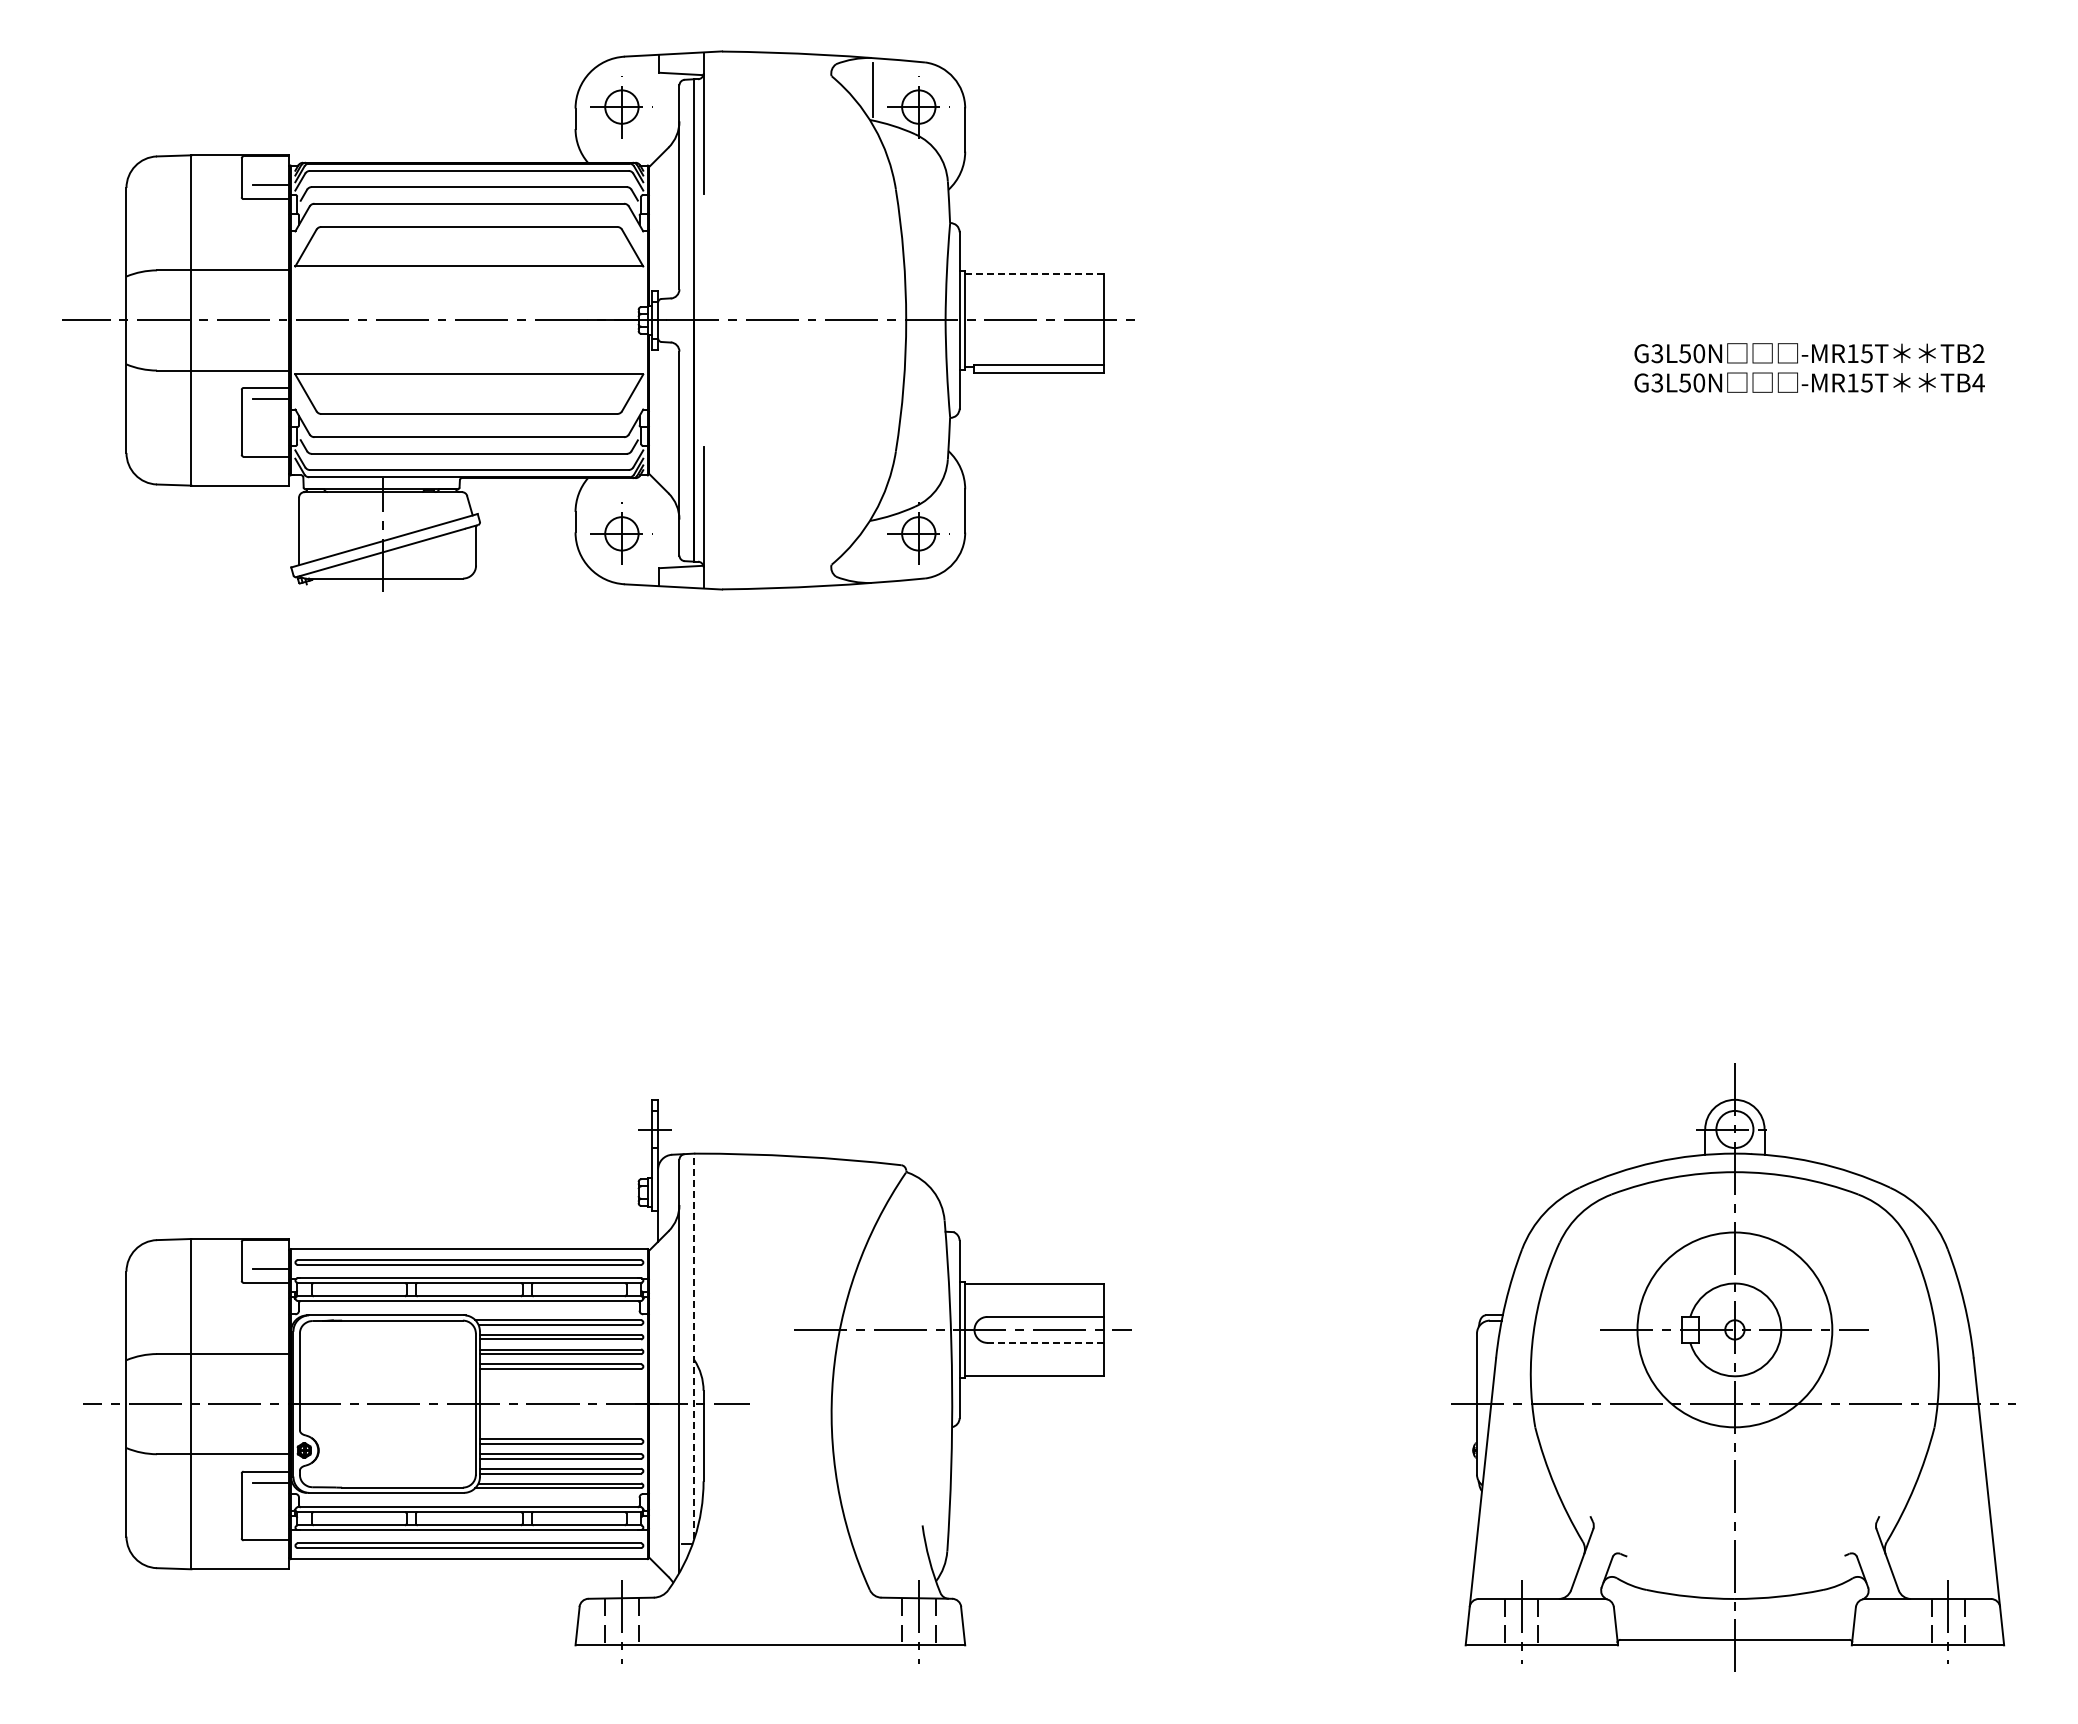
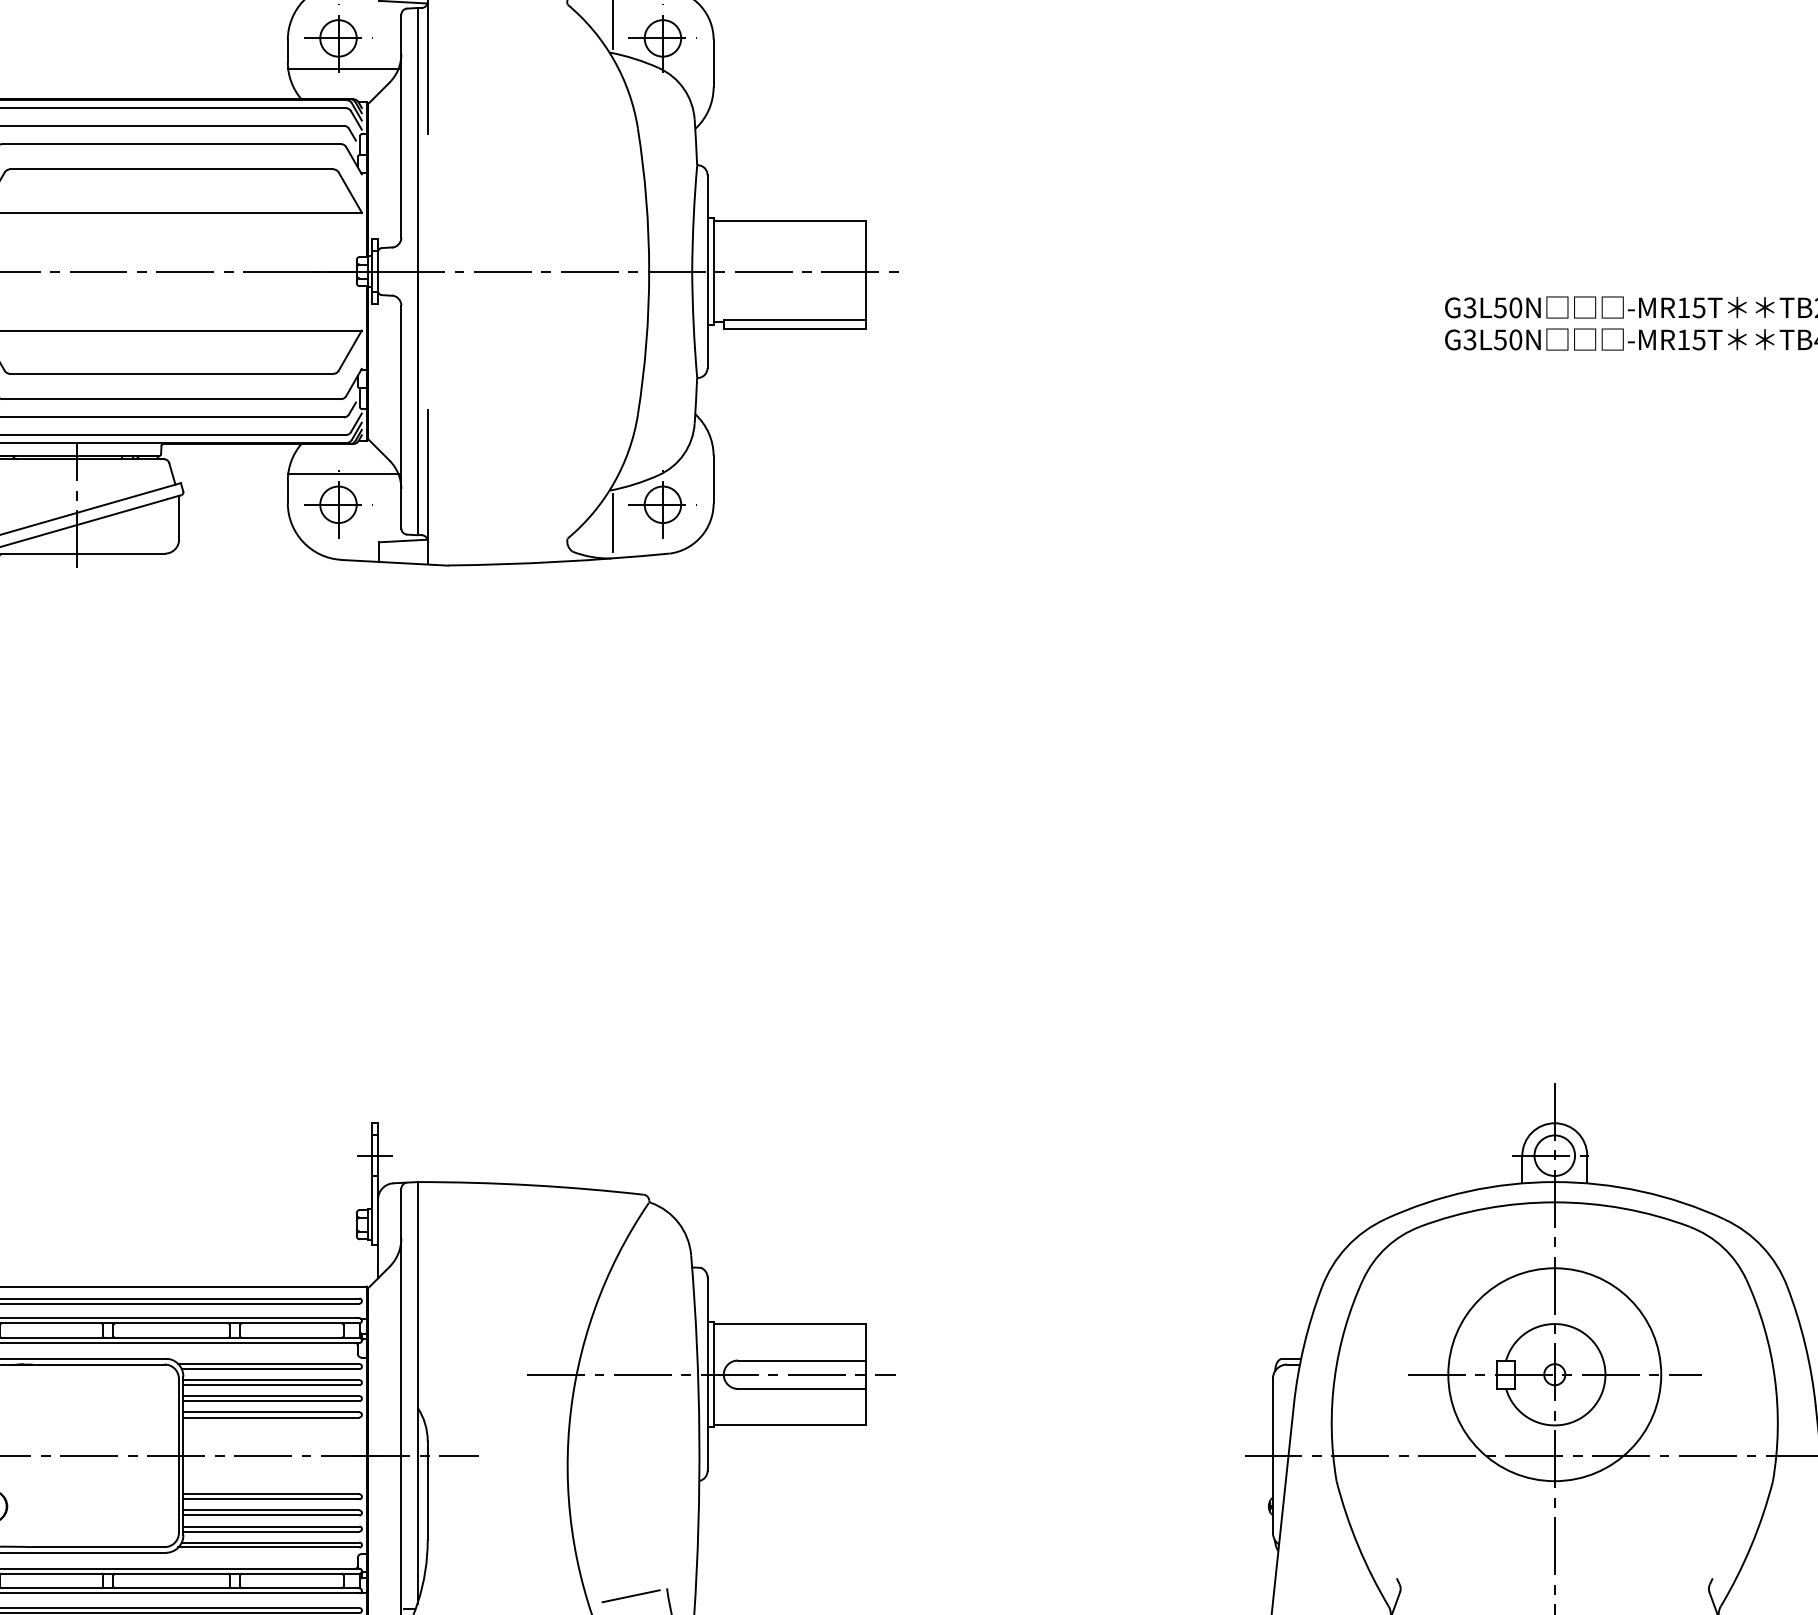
line: (625, 134) -> (342, 68), added
line: (1034, 274) -> (789, 221), dashed -> solid
line: (625, 506) -> (342, 474), added
line: (873, 550) -> (613, 522), added
line: (1046, 1342) -> (802, 1388), dashed -> solid
line: (694, 1346) -> (417, 1392), dashed -> solid
line: (889, 1532) -> (630, 1596), added

